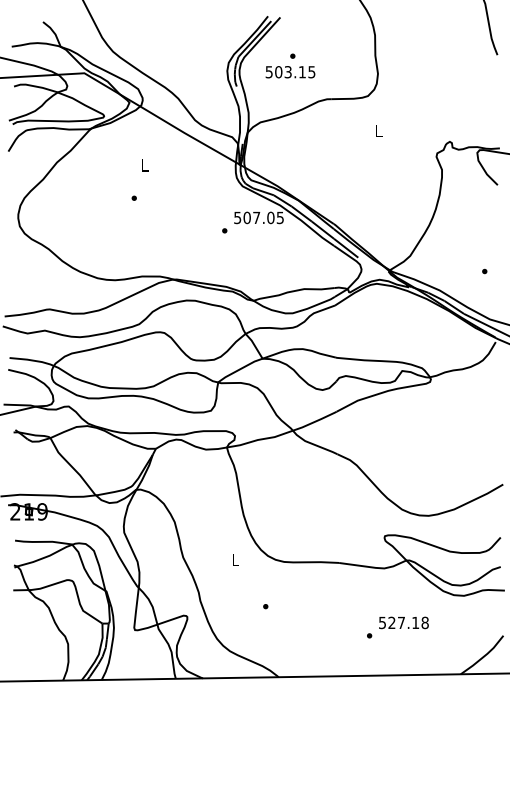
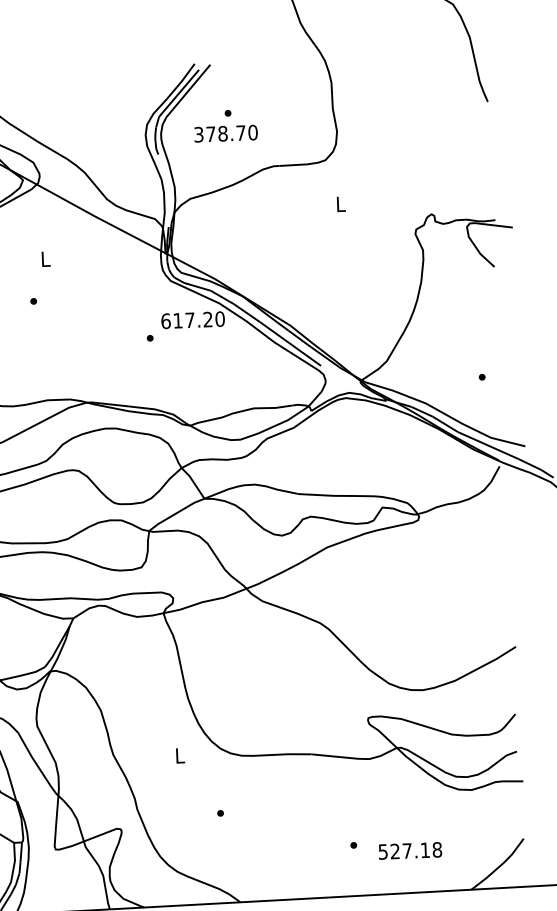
text: (290, 72) -> (225, 134), 503.15 -> 378.70
text: (259, 217) -> (193, 319), 507.05 -> 617.20
text: (403, 622) -> (409, 850), moved

